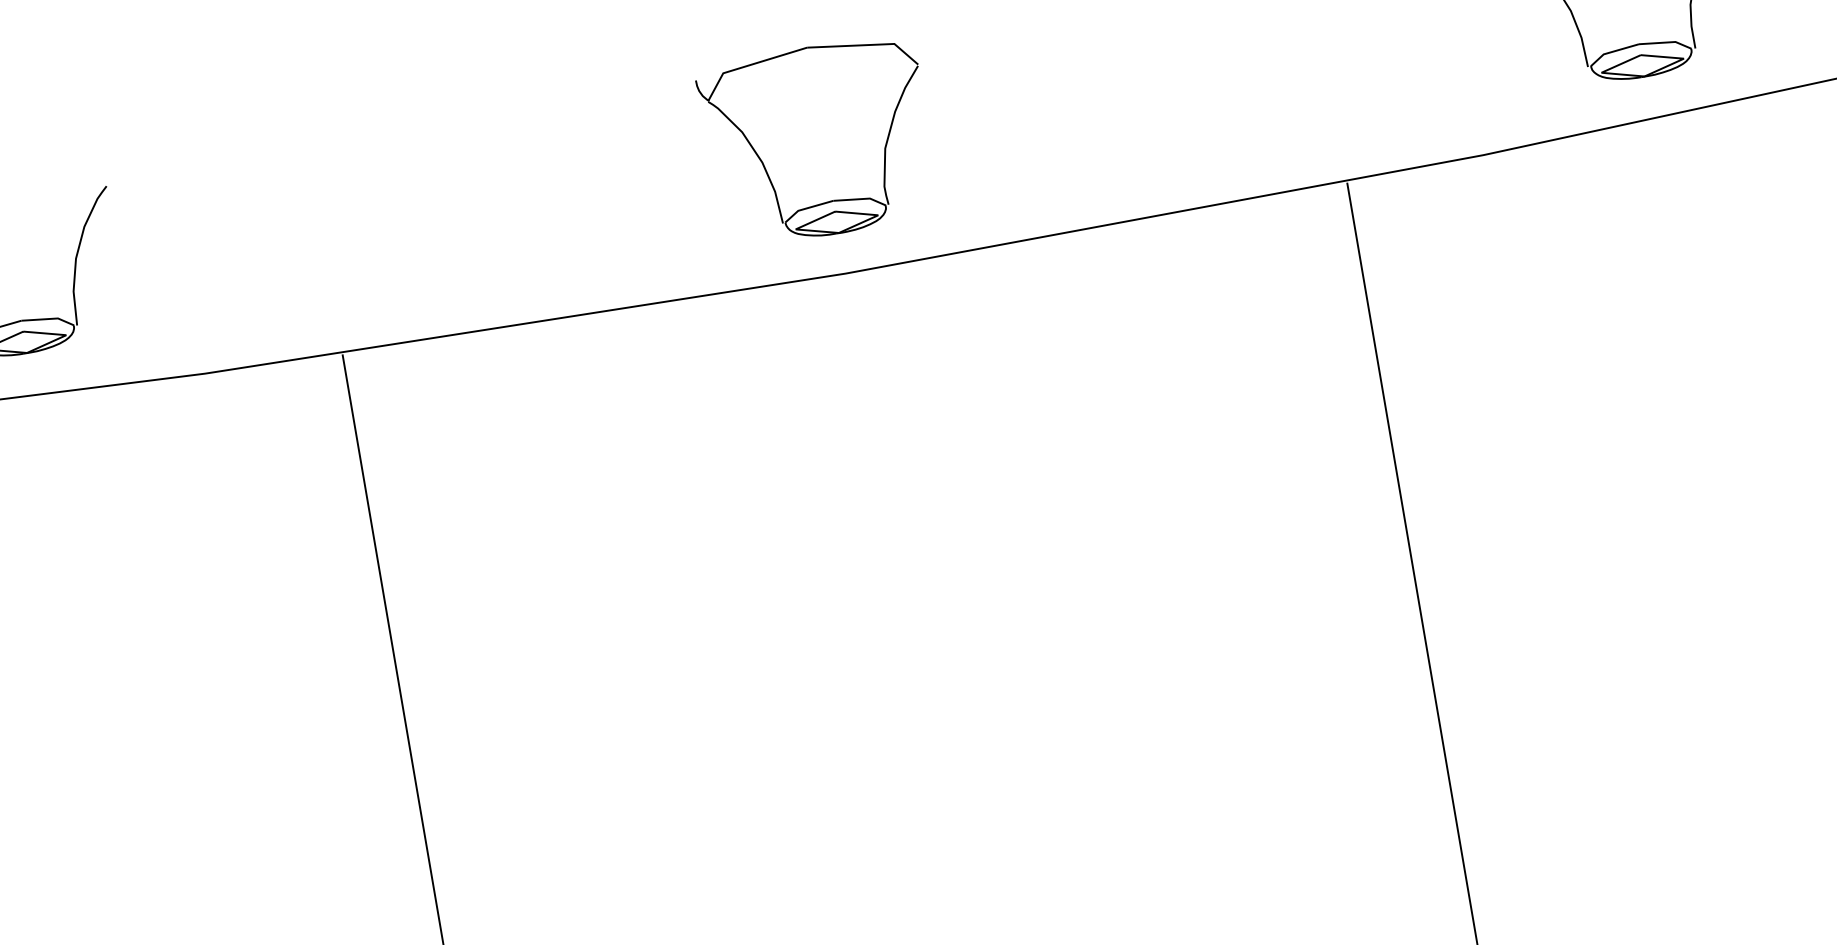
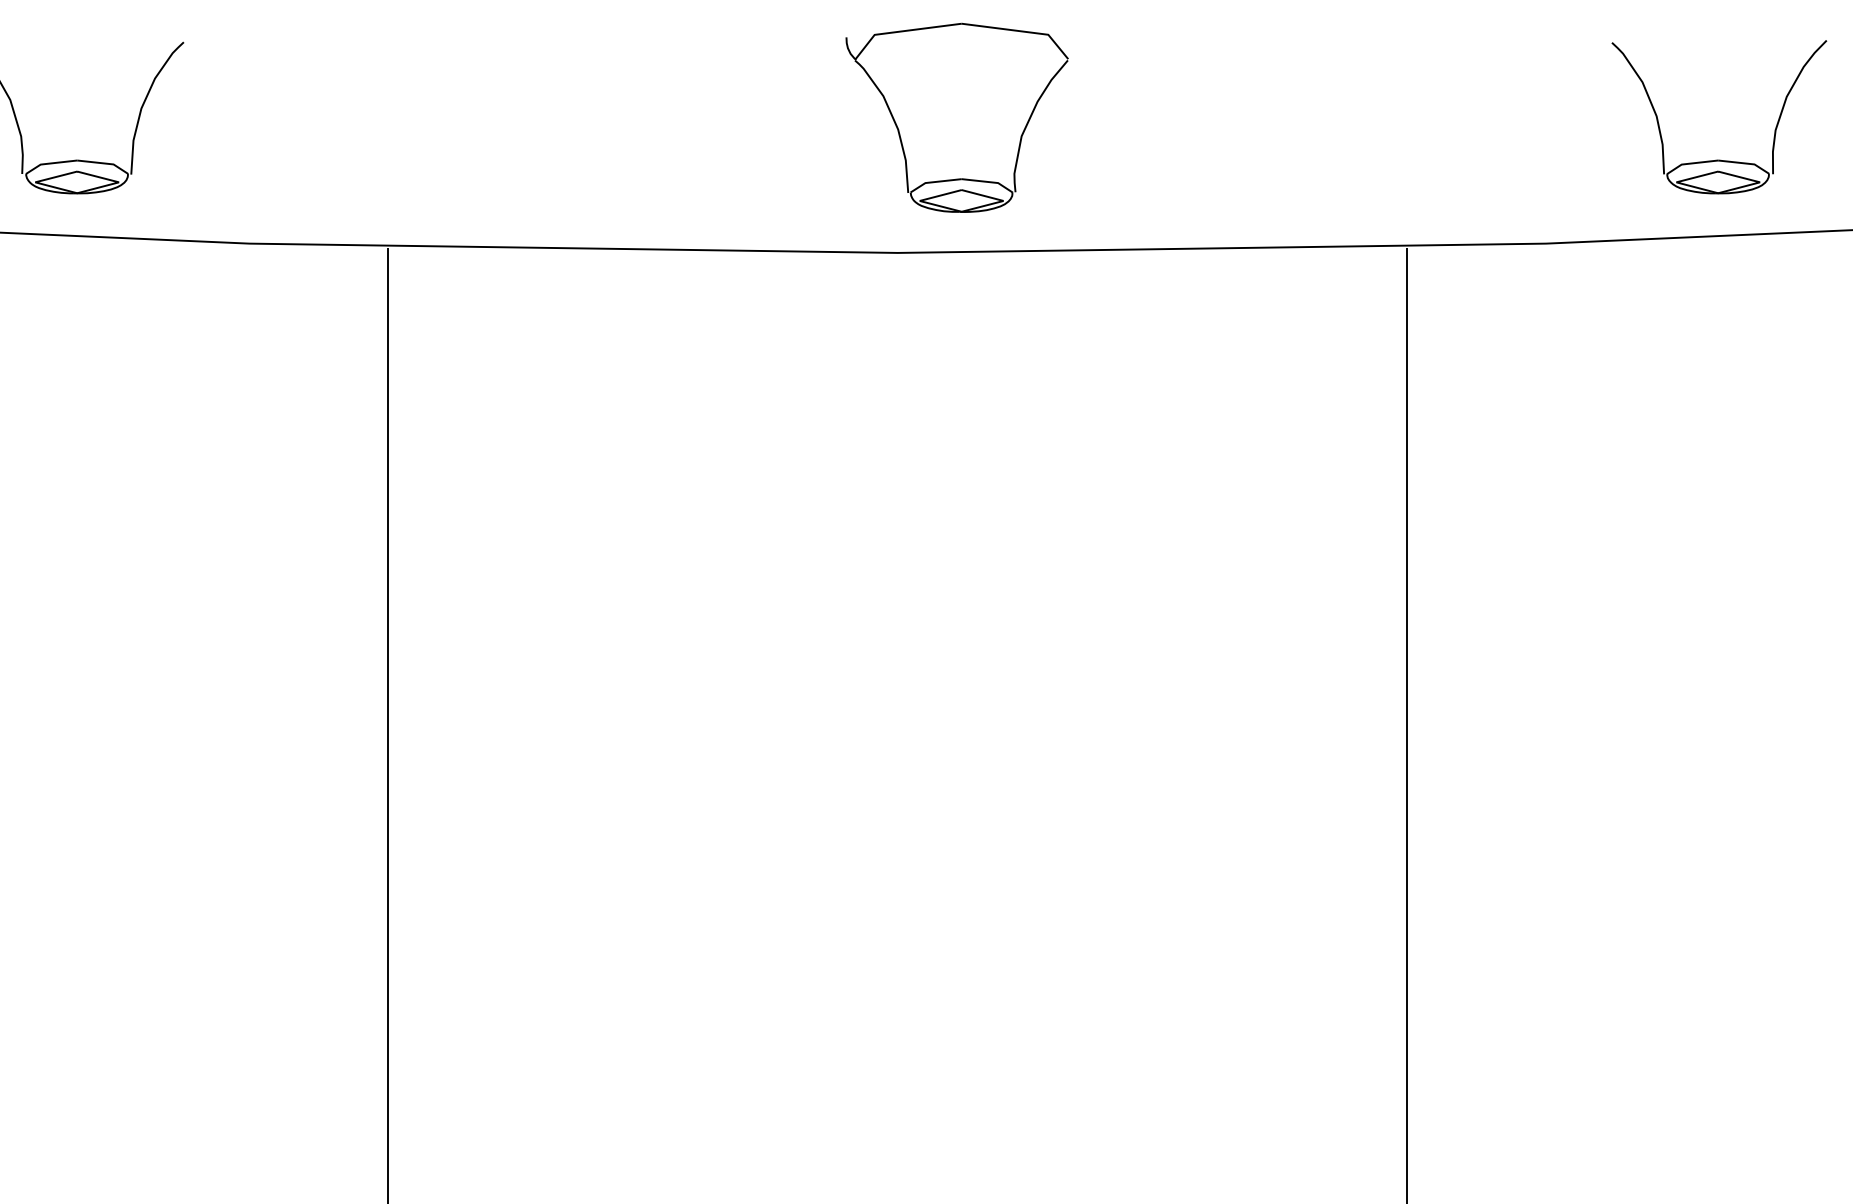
part: (817, 140) -> (956, 117), moved

